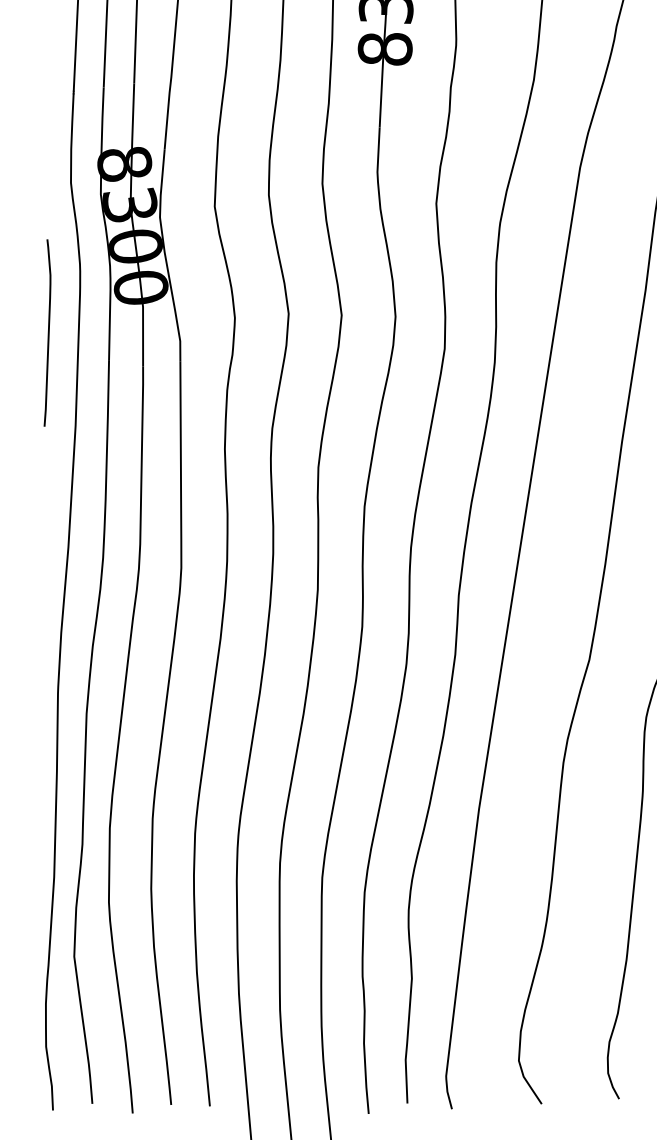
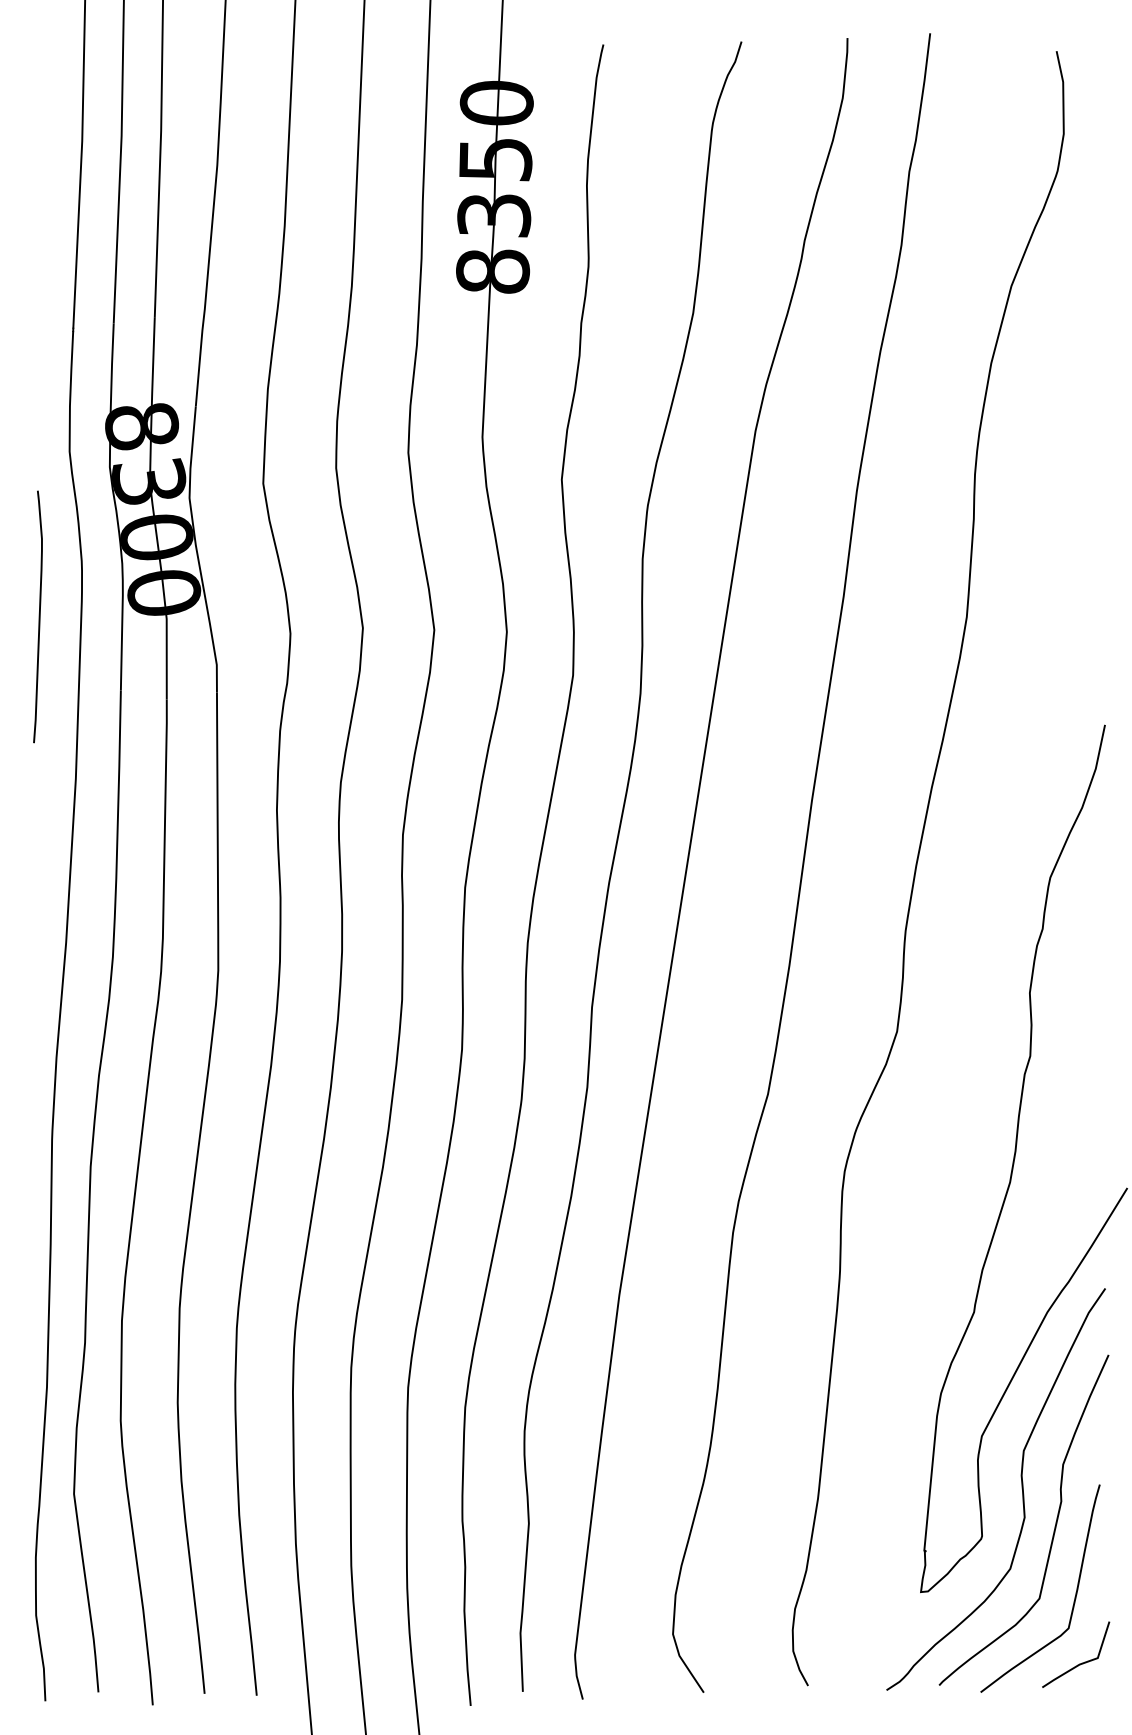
curve: (47, 332) -> (38, 616), moved

